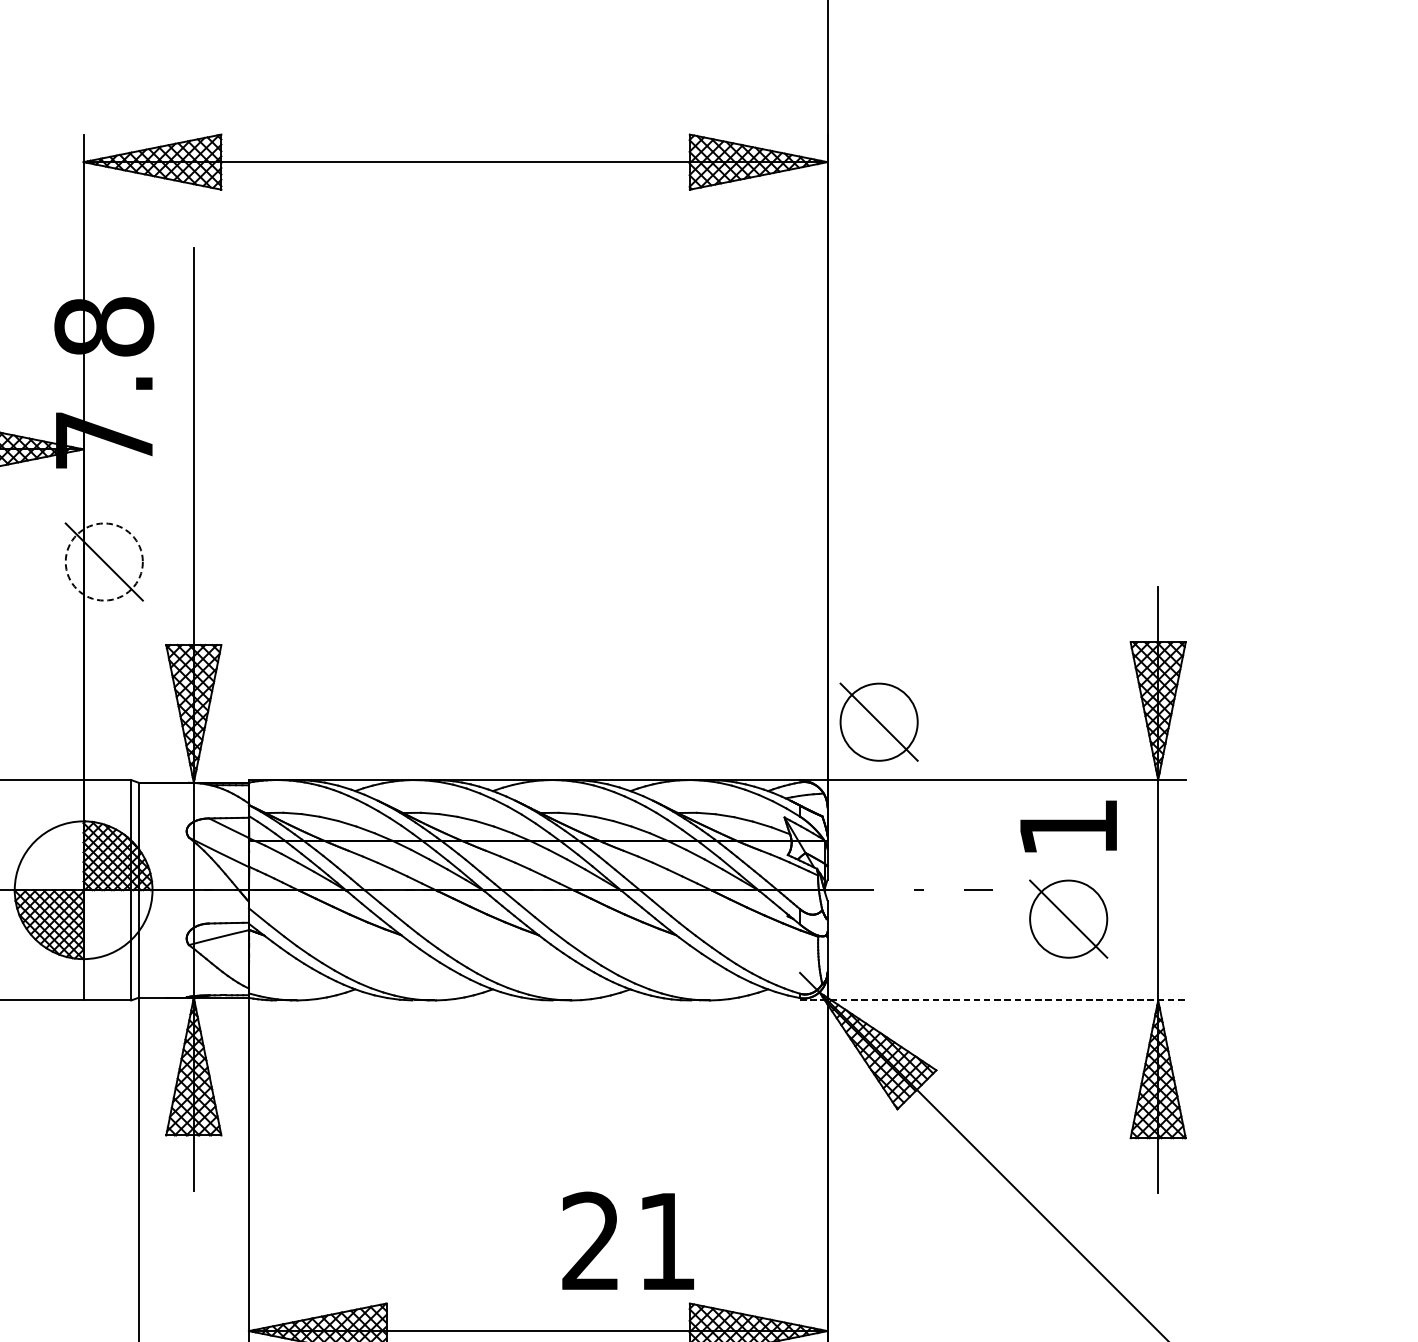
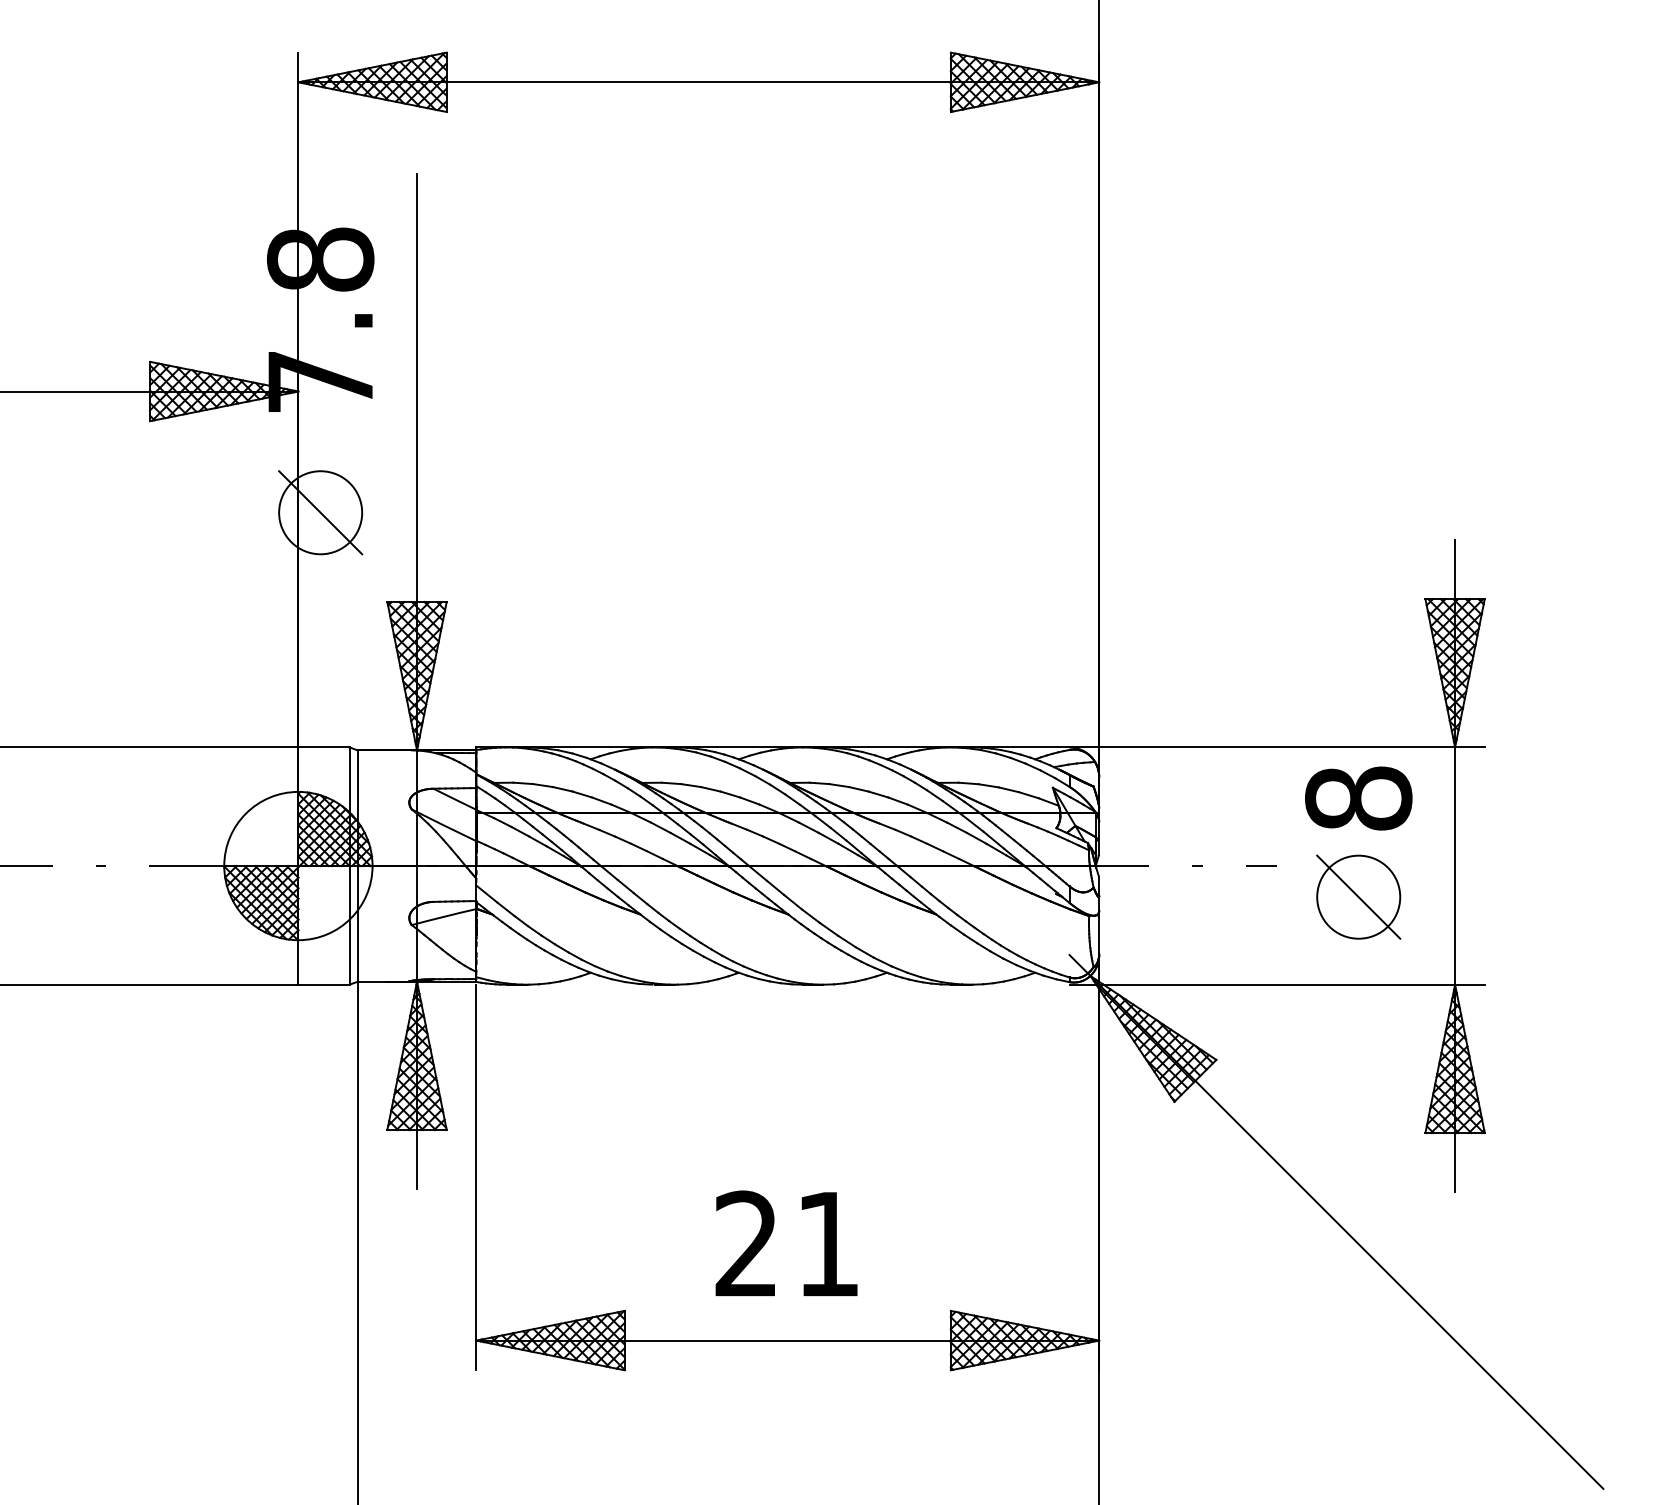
circle: (104, 561) -> (320, 512), dashed -> solid
part: (878, 721) -> (1154, 684), removed
text: (1068, 827) -> (1358, 798), 1 -> 8
line: (993, 1000) -> (1277, 984), dashed -> solid
text: (628, 1240) -> (786, 1243), moved

